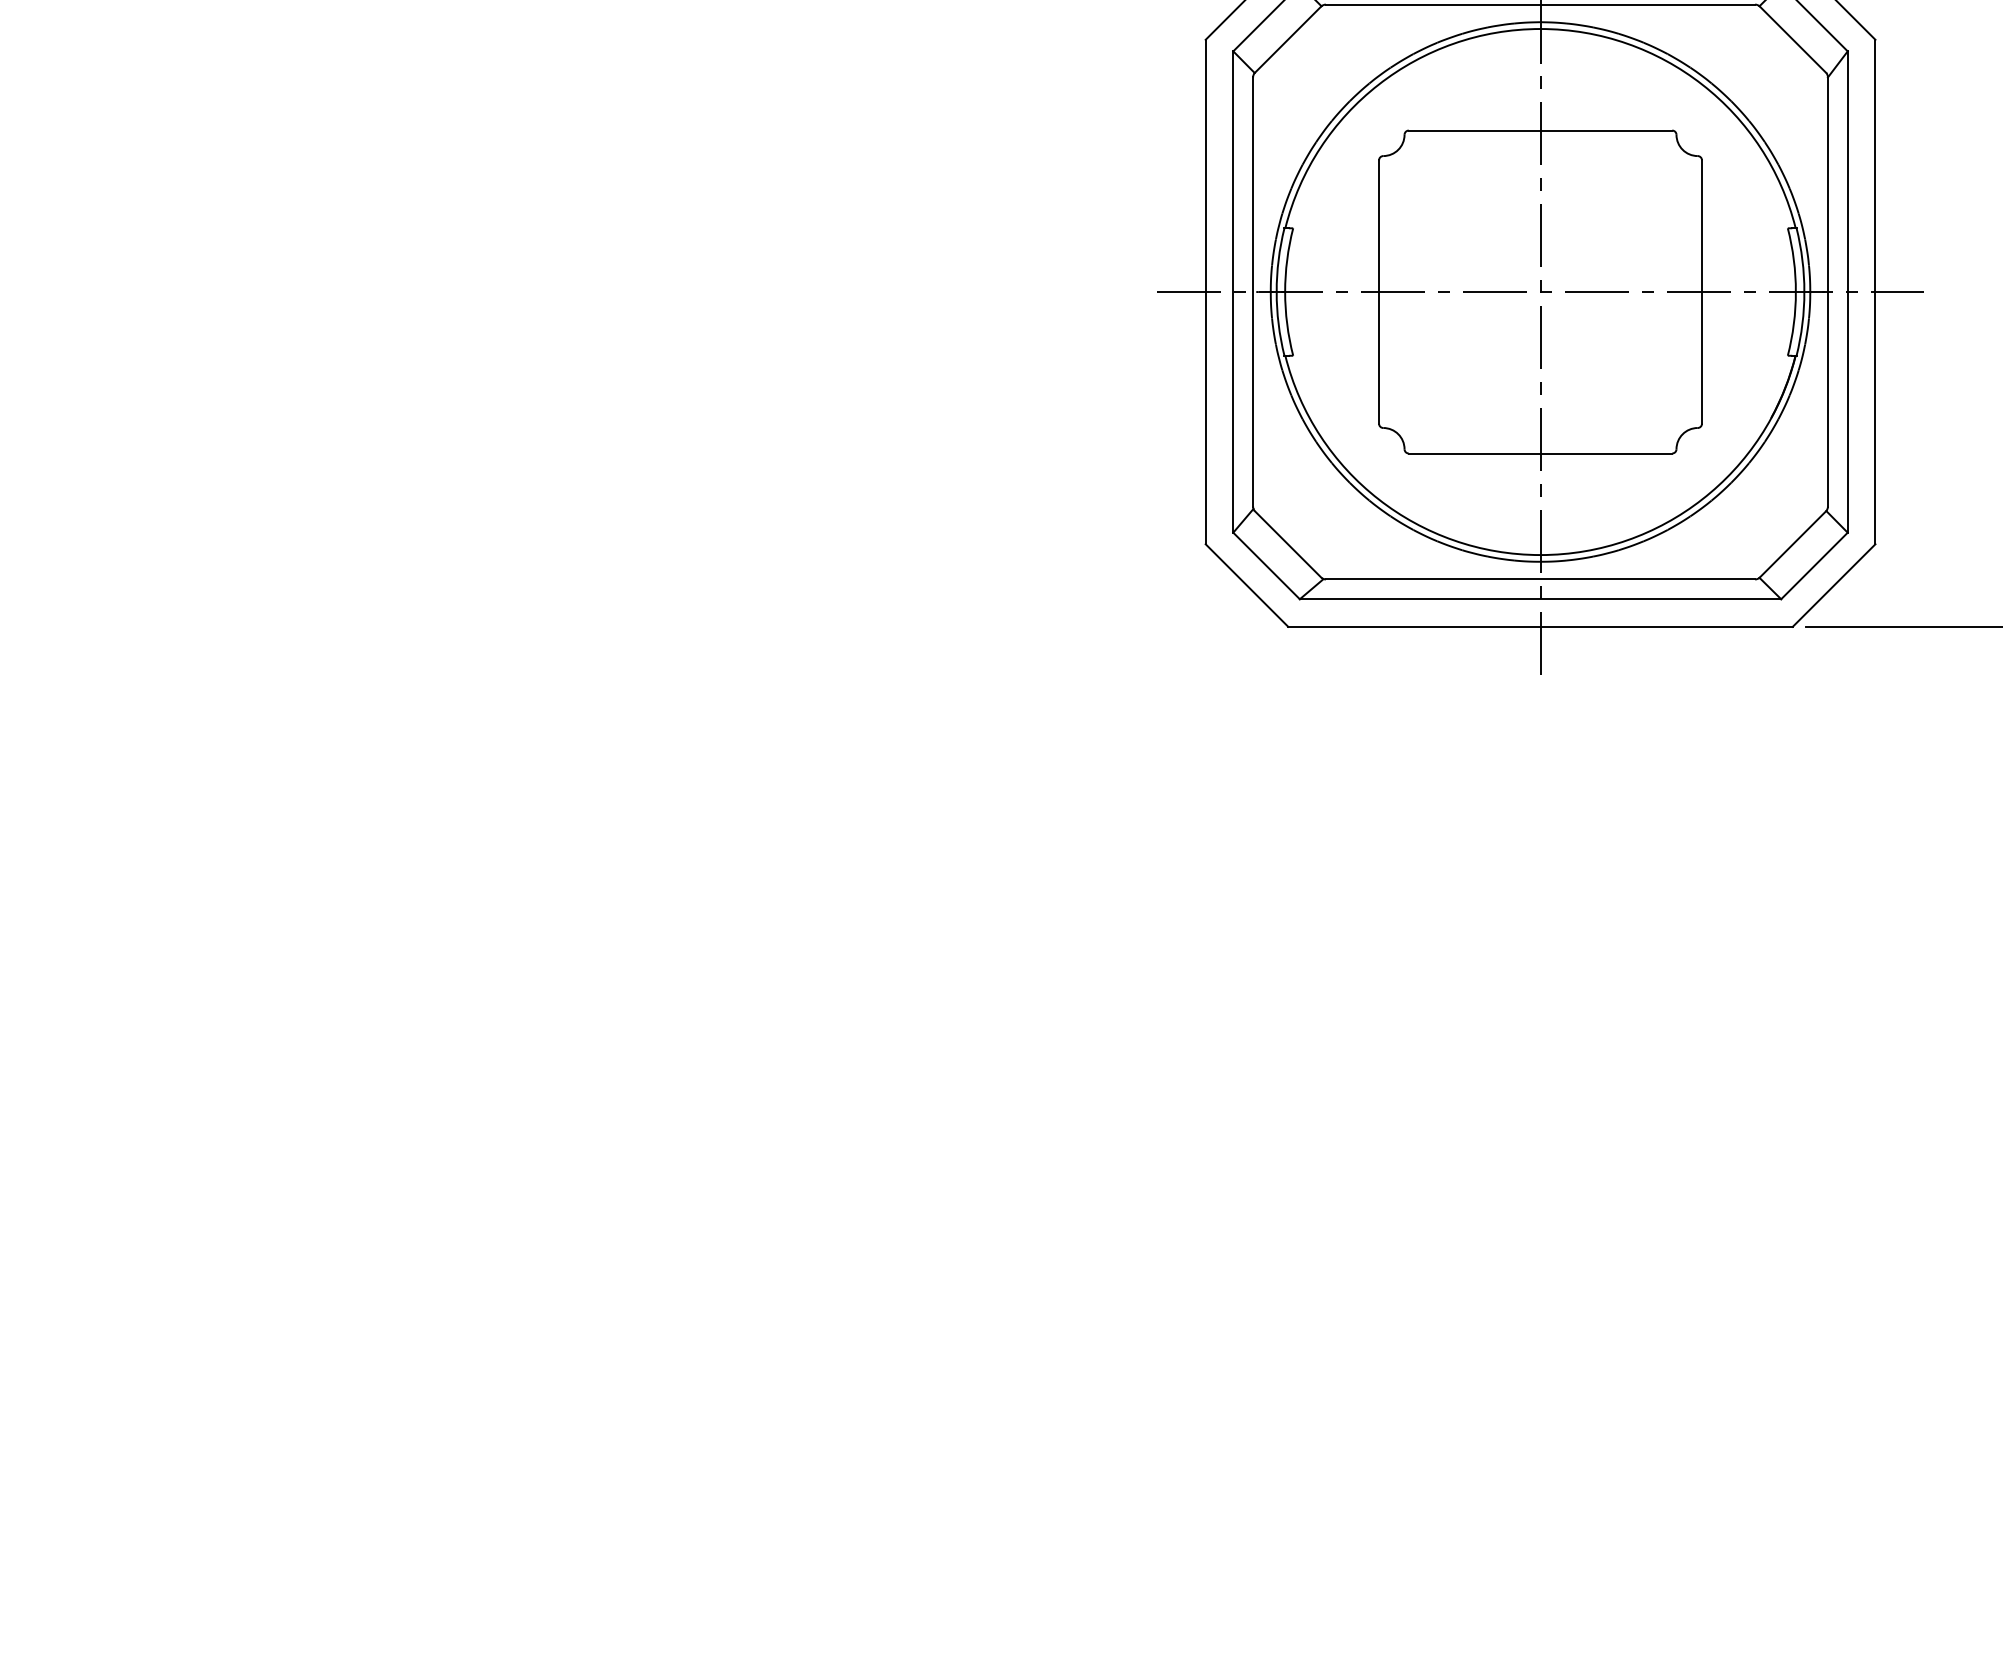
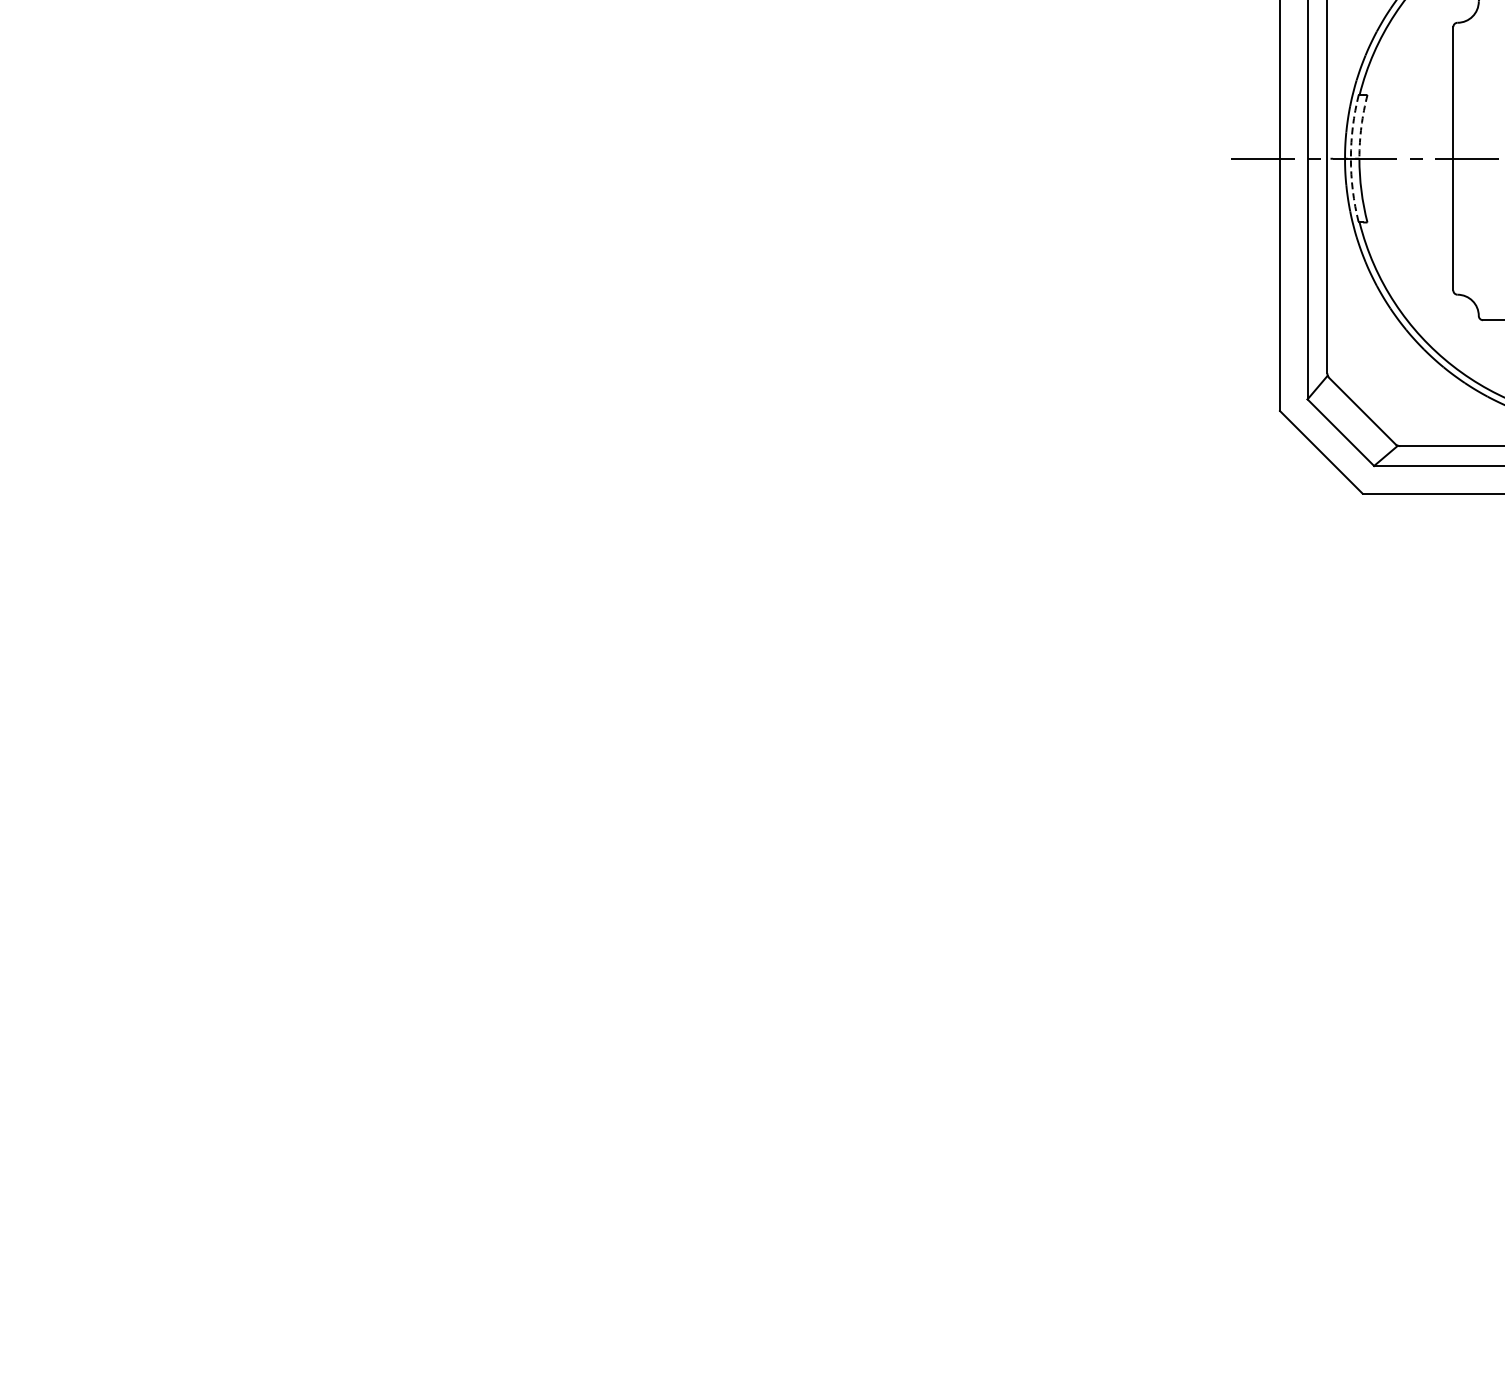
arc: (1287, 259) -> (1361, 126), solid -> dashed
arc: (1276, 292) -> (1350, 159), solid -> dashed

